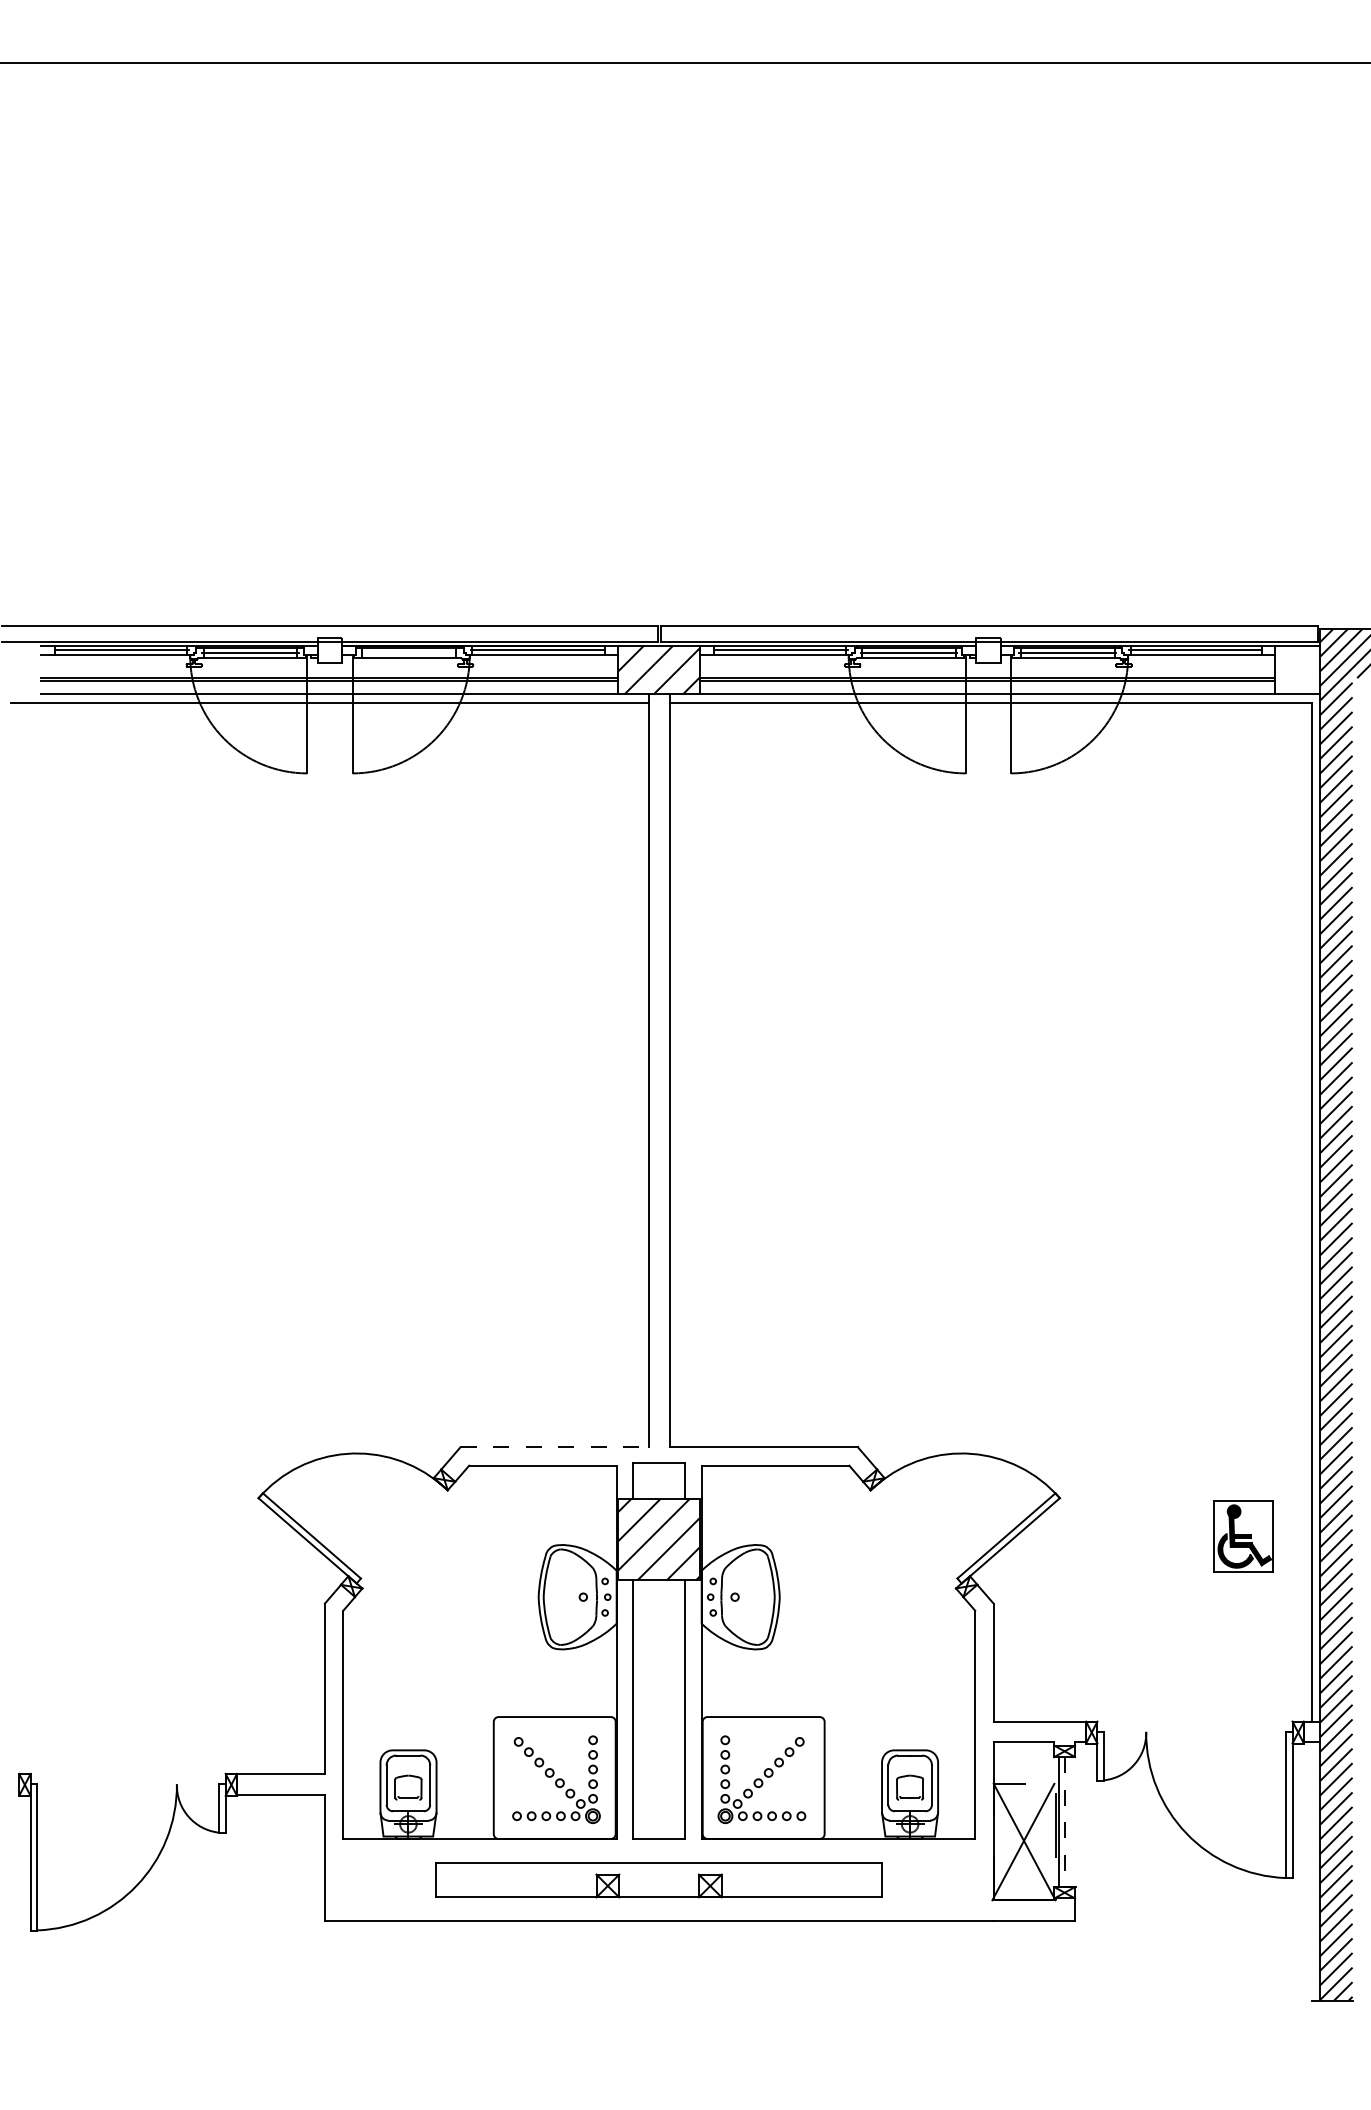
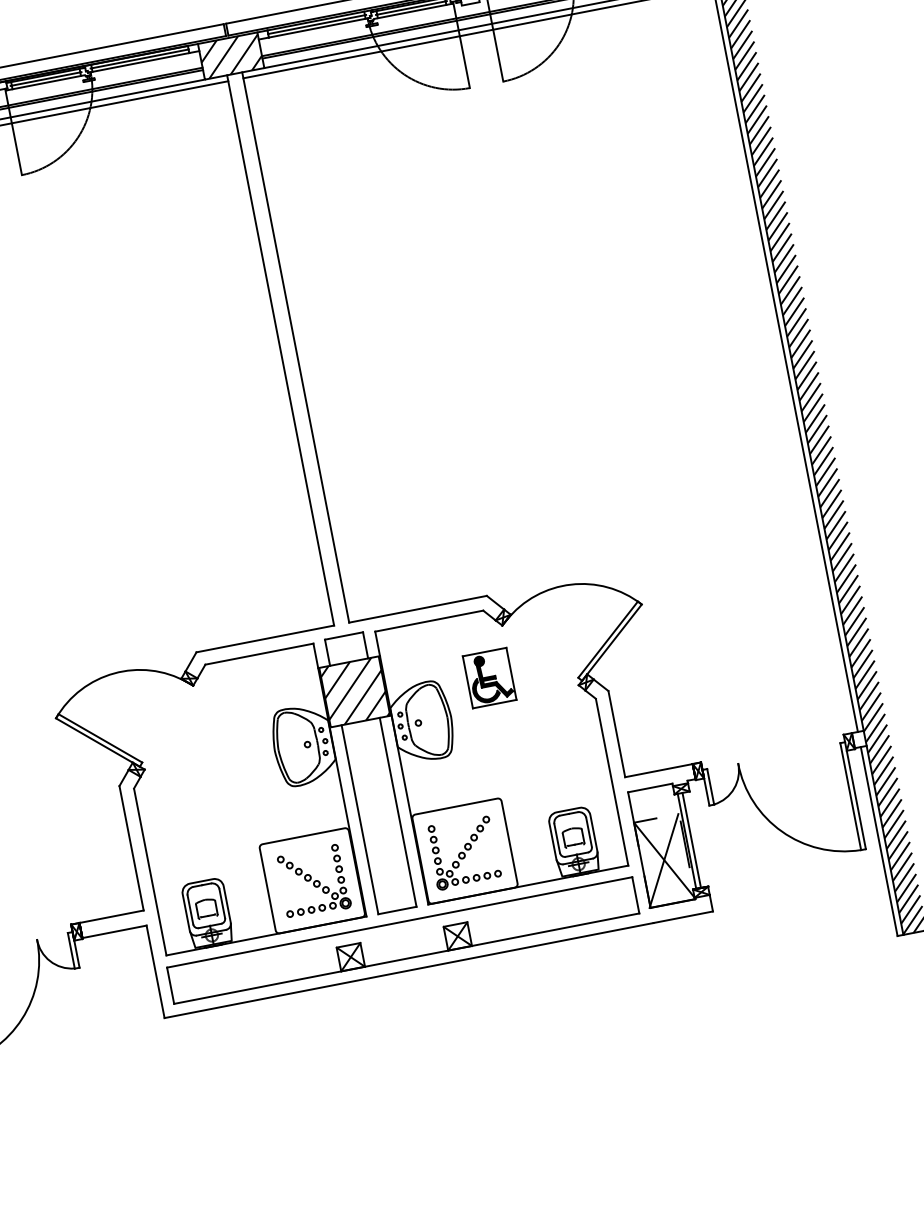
line: (408, 652) -> (45, 78), added
line: (555, 1447) -> (265, 639), dashed -> solid
part: (1243, 1536) -> (489, 678), moved
line: (1065, 1822) -> (692, 840), dashed -> solid
line: (1312, 1871) -> (879, 841), added
part: (658, 1879) -> (402, 940), size x1.43

